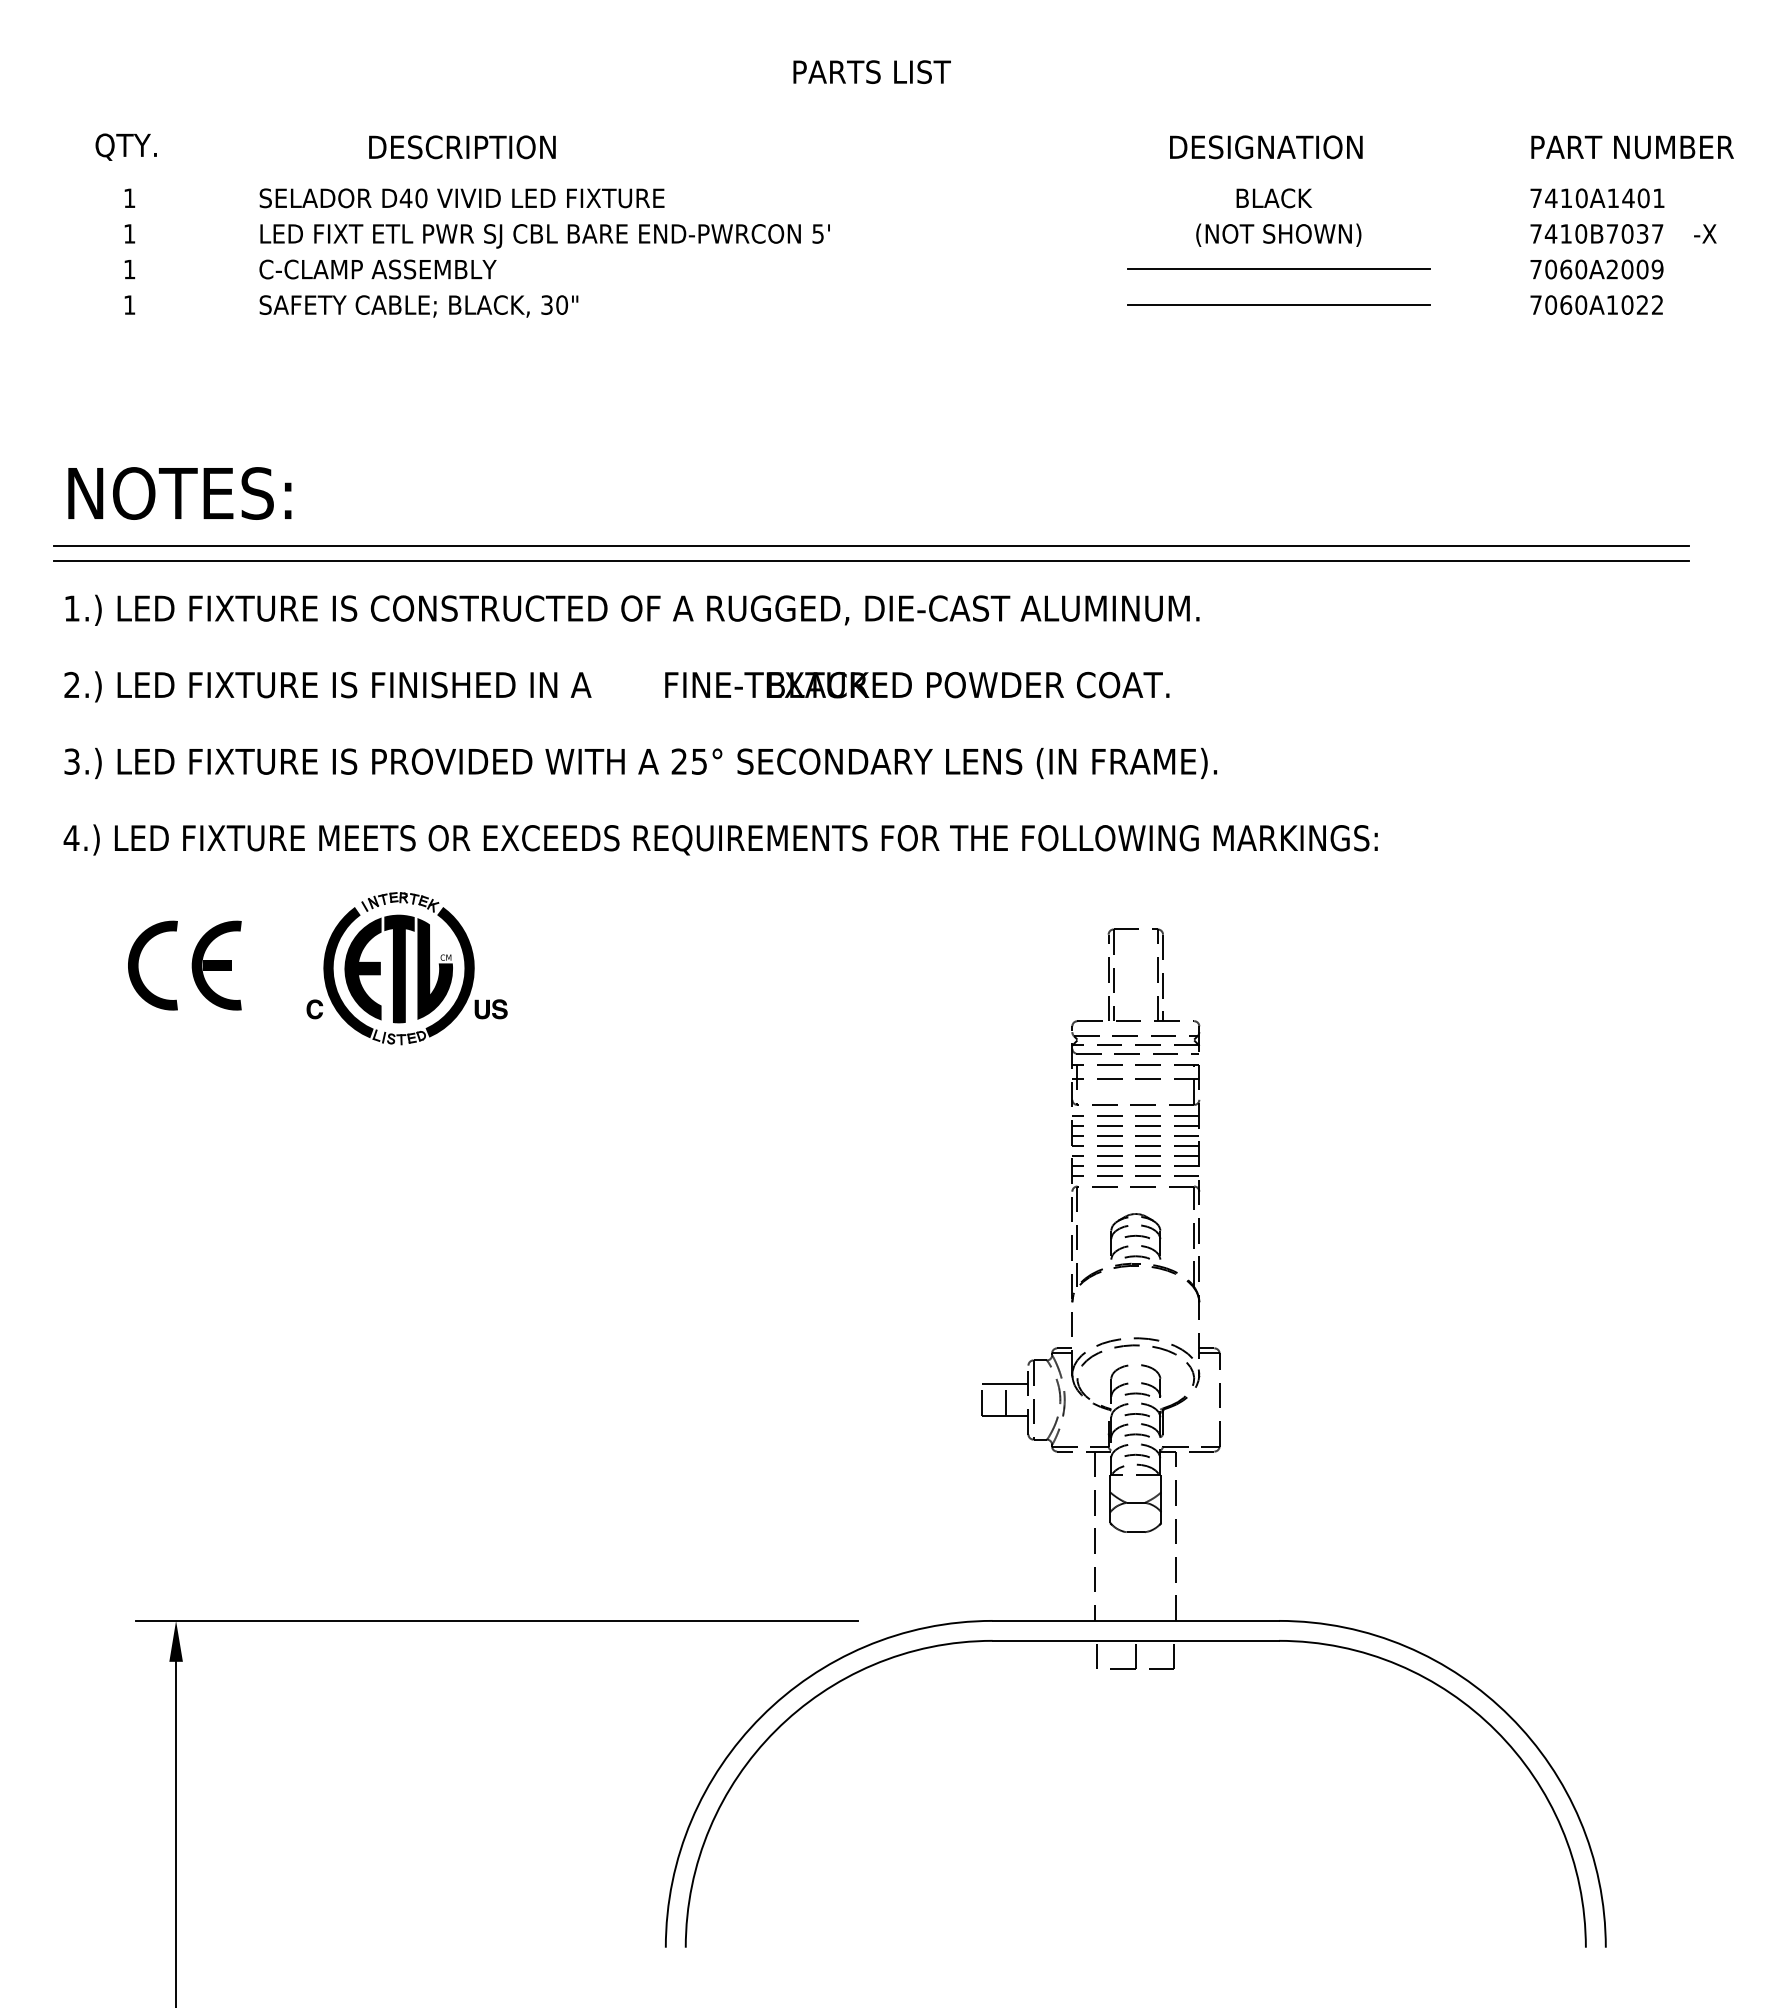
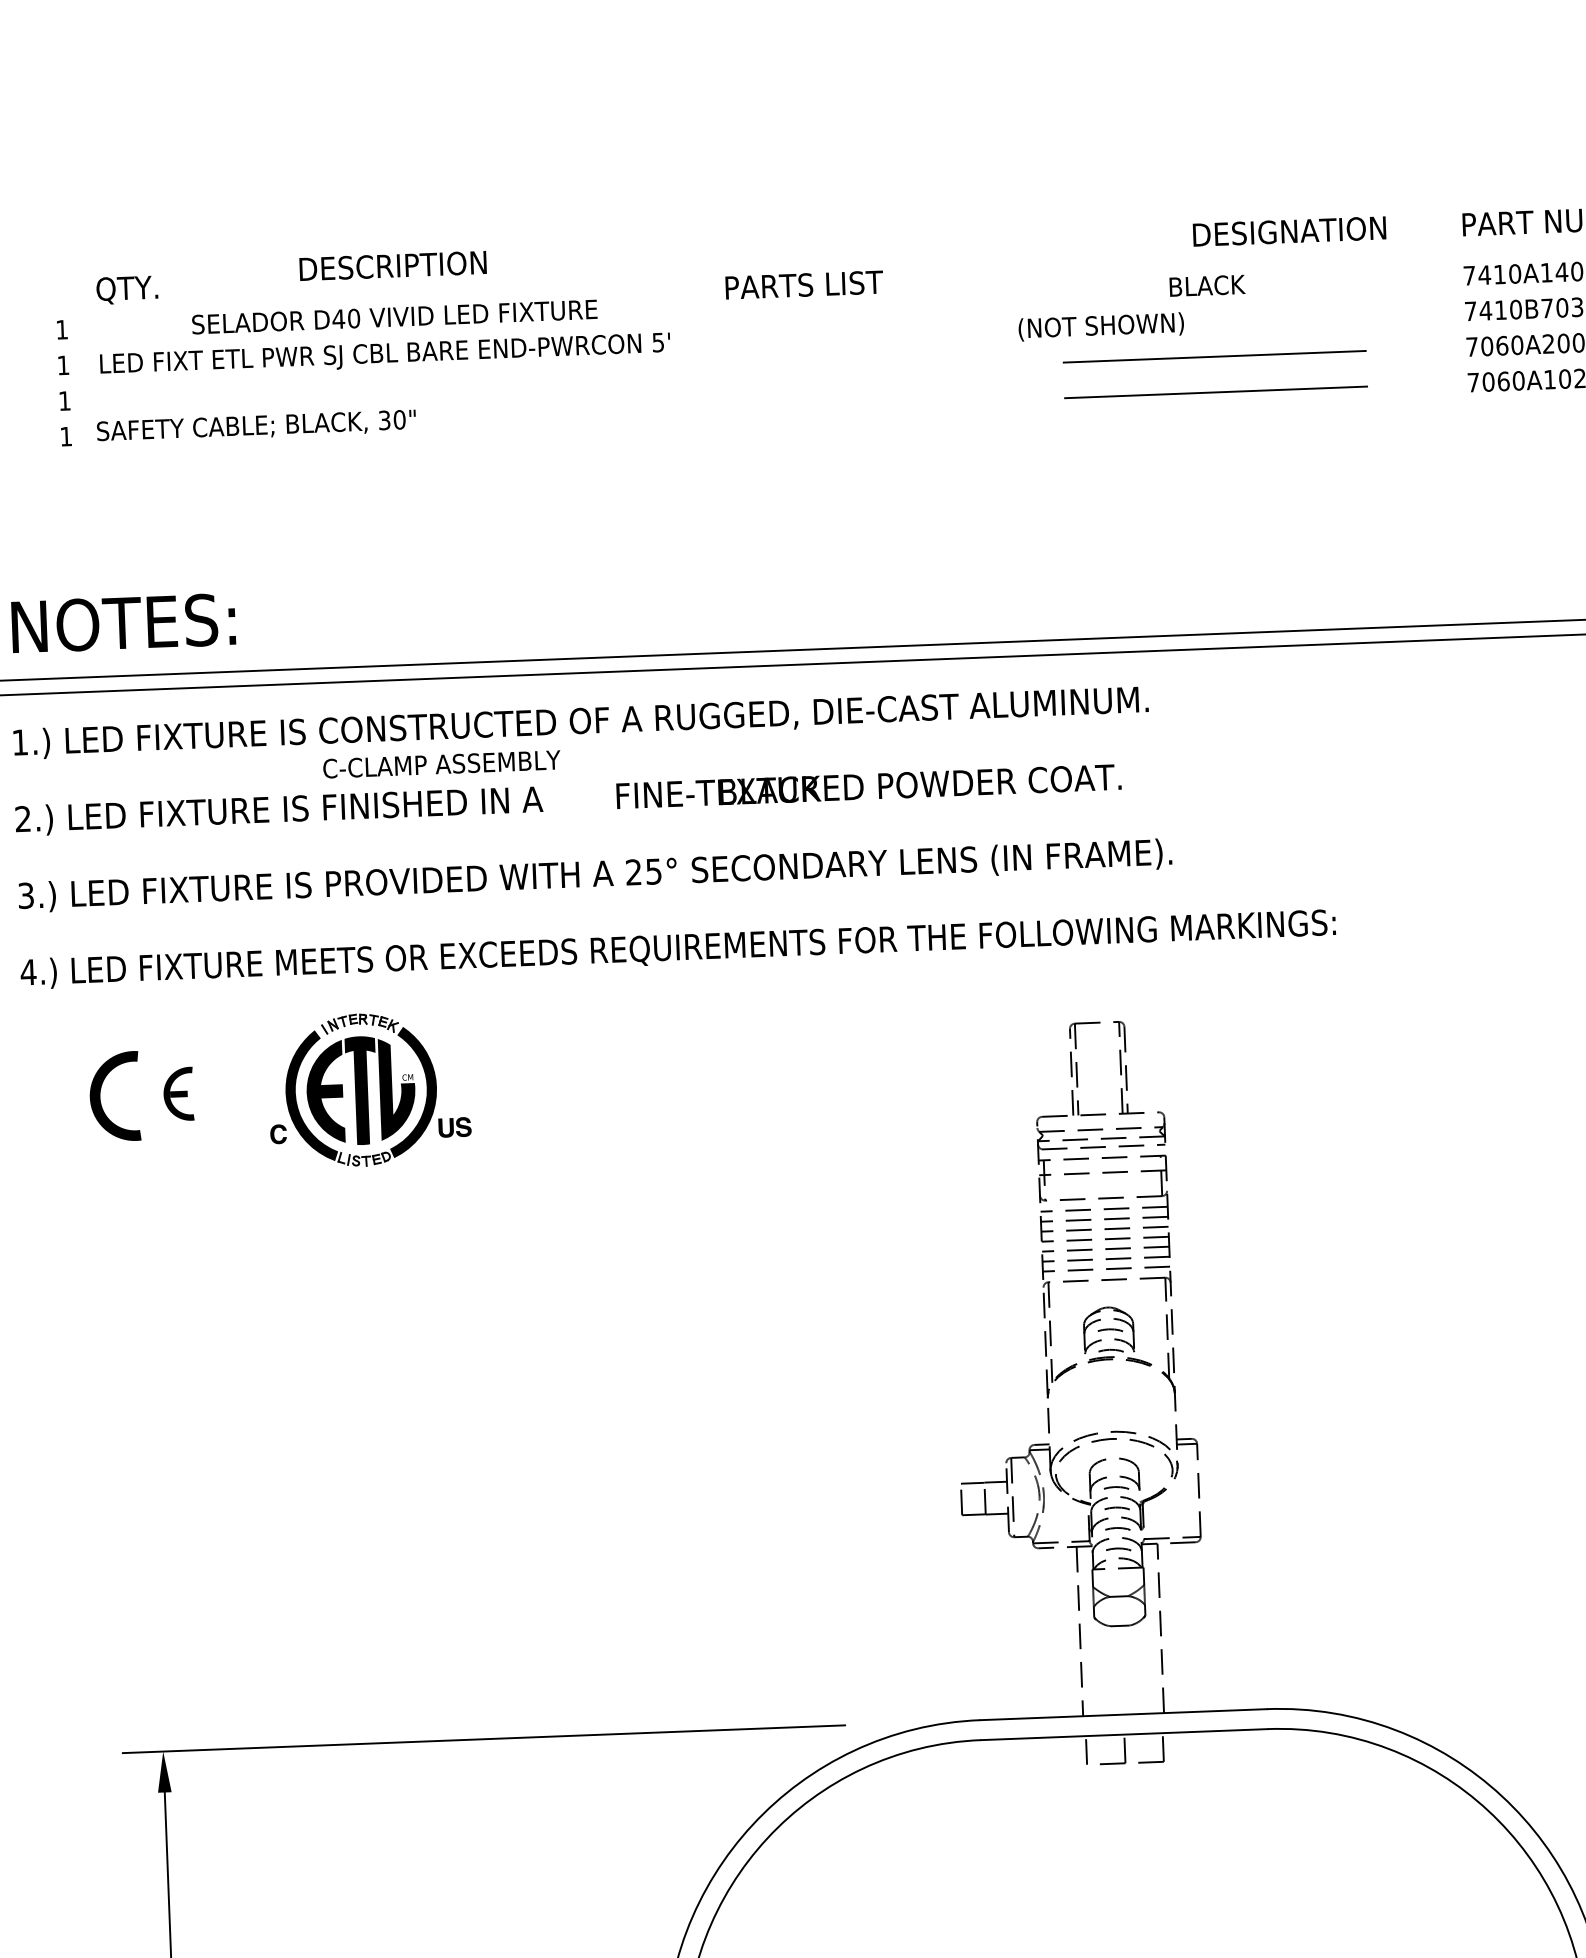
text: (871, 71) -> (803, 284), moved
text: (125, 146) -> (126, 289), moved
text: (1266, 147) -> (1289, 231), moved
text: (1278, 234) -> (1100, 326), moved
text: (544, 236) -> (384, 355), moved
text: (377, 269) -> (441, 764), moved
text: (418, 306) -> (256, 426), moved
part: (216, 965) -> (178, 1094), size x0.6

